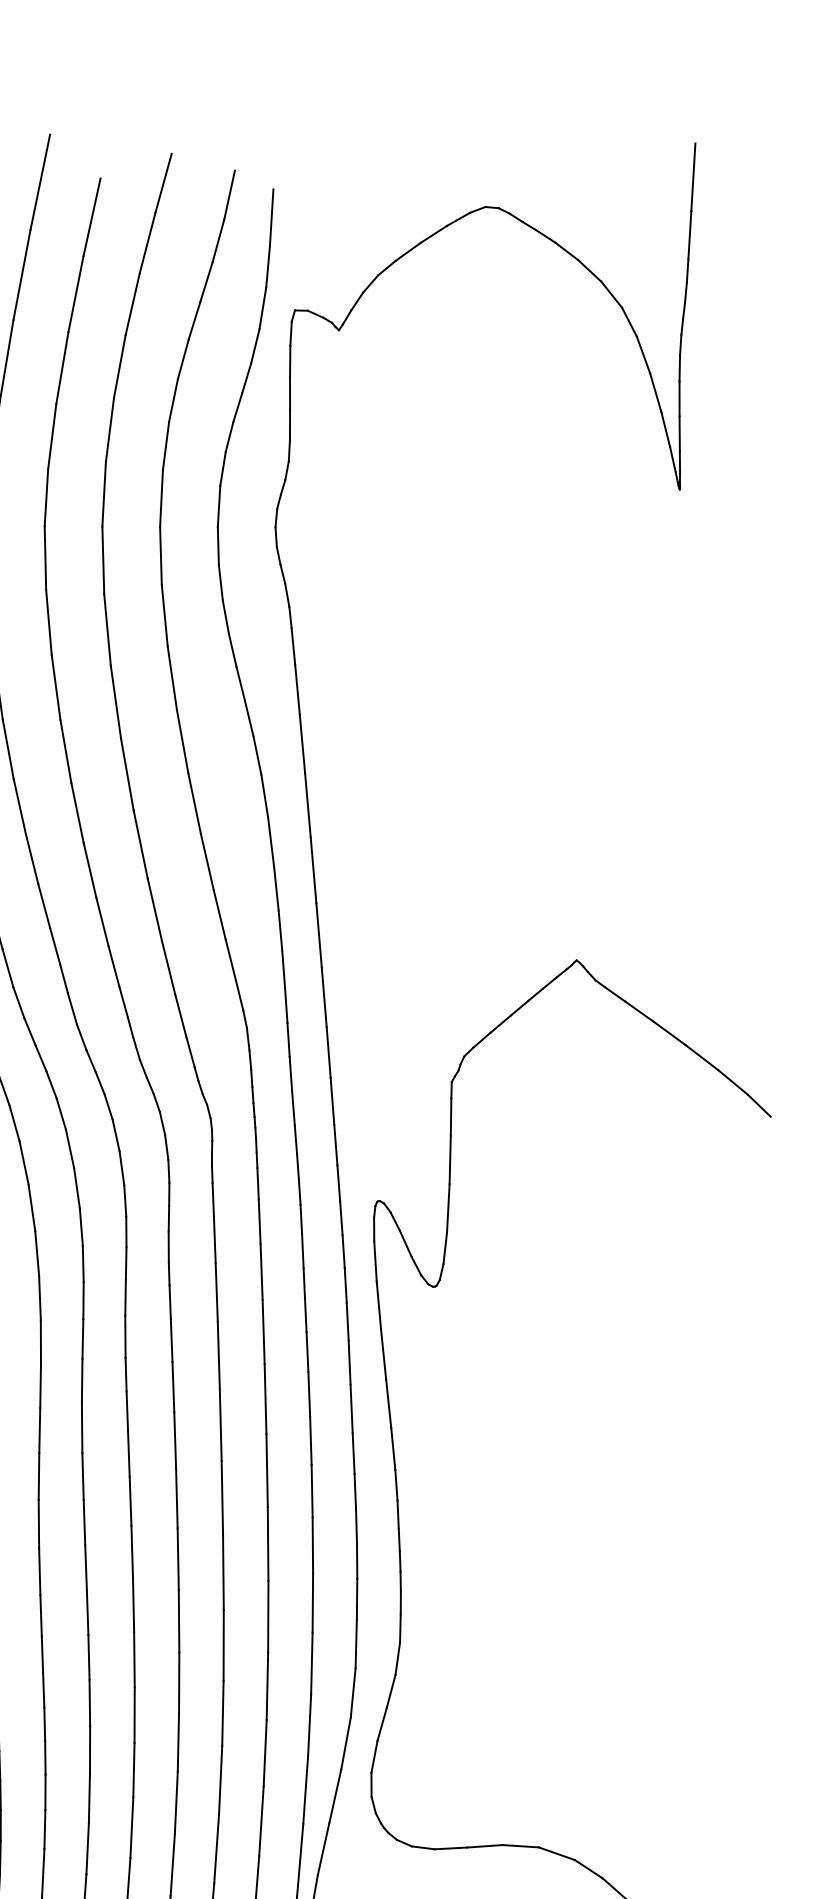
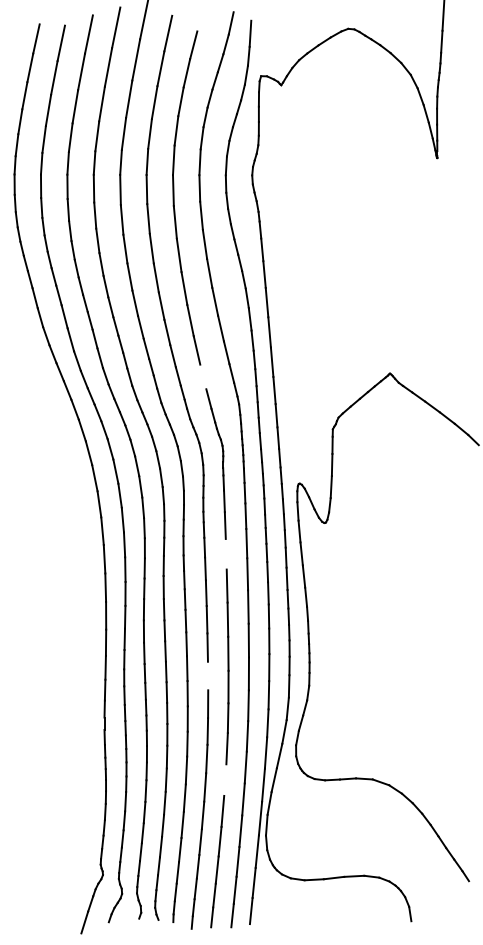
line: (162, 182) -> (200, 17), removed
line: (169, 966) -> (203, 376), removed
line: (217, 1353) -> (225, 553), removed
line: (177, 1620) -> (207, 675), removed
line: (217, 1847) -> (225, 779), removed

